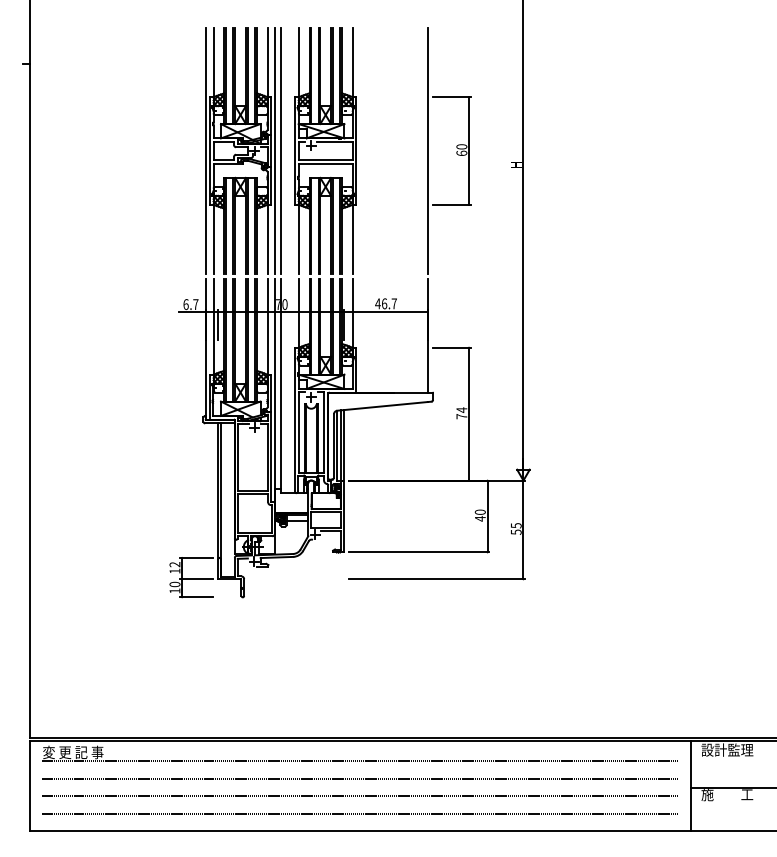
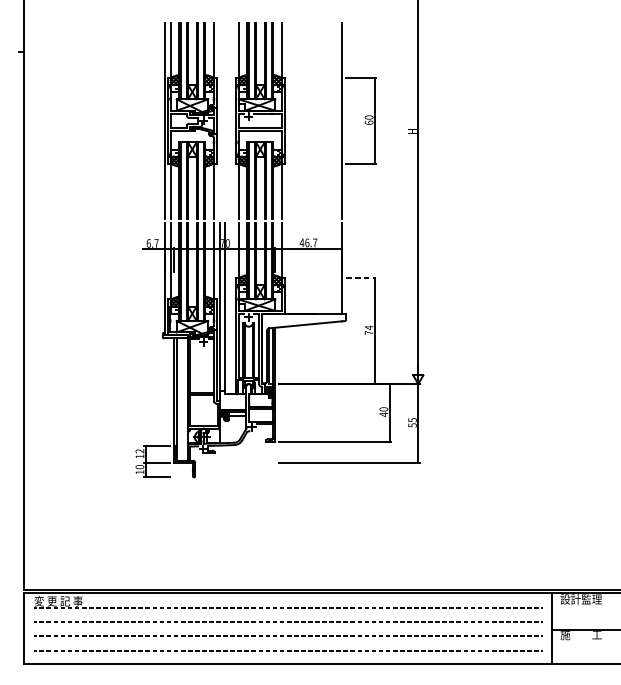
line: (275, 150) -> (220, 120), removed
line: (281, 150) -> (225, 120), removed
line: (451, 347) -> (360, 277), solid -> dashed

